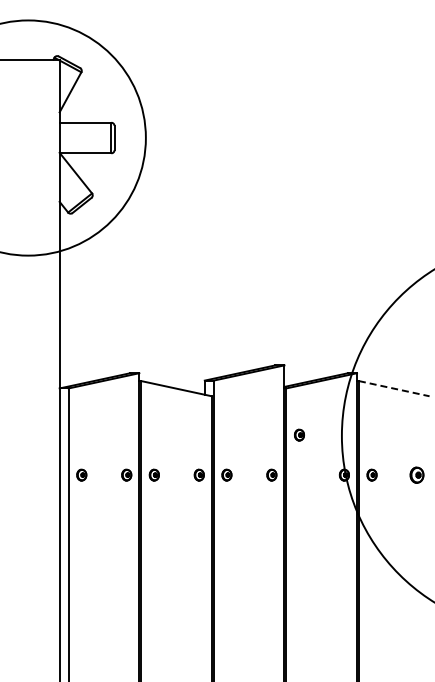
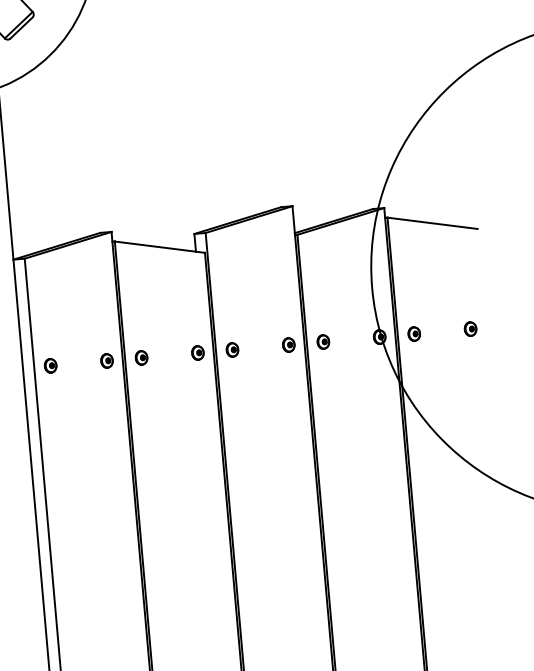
line: (394, 388) -> (432, 223), dashed -> solid
part: (299, 434) -> (323, 341), moved
part: (416, 474) -> (469, 328), size x0.71

